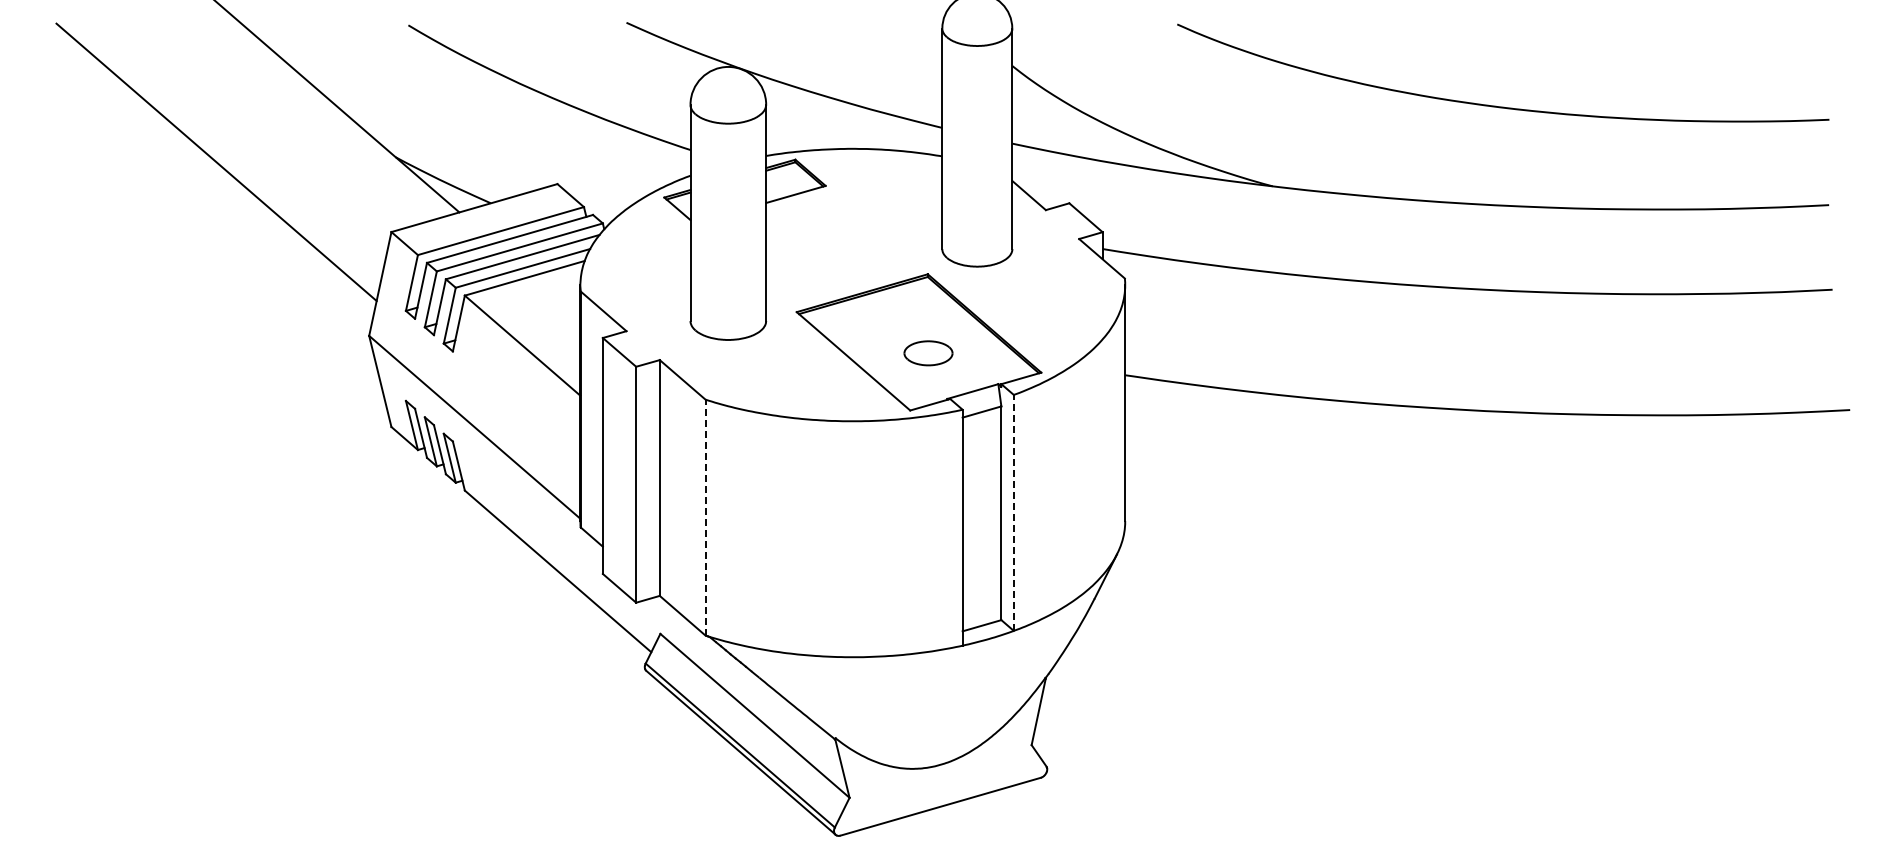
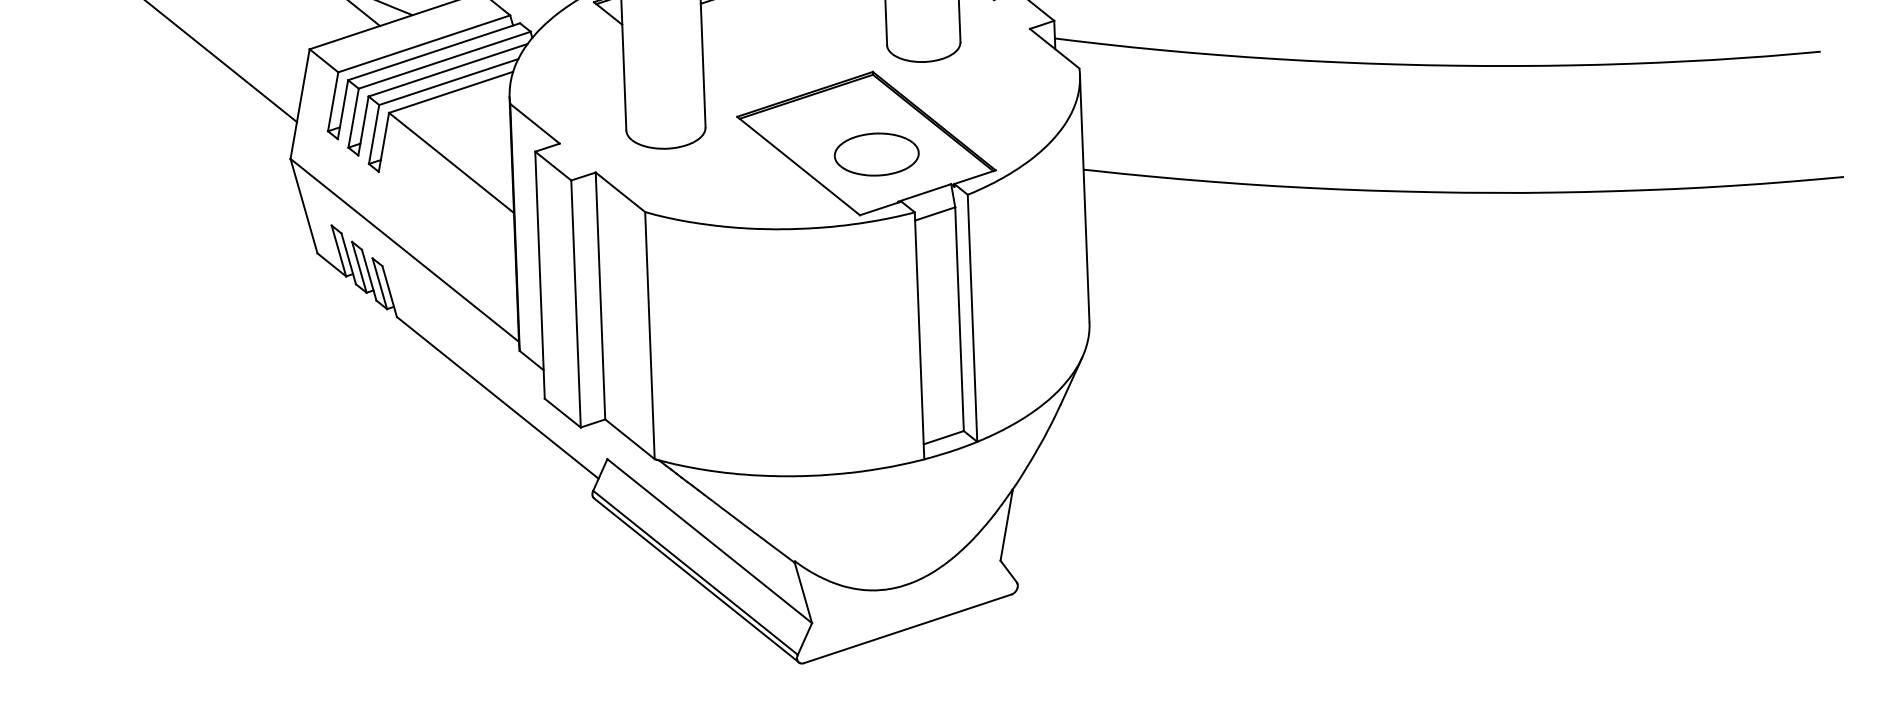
part: (928, 353) -> (876, 154), size x1.67
line: (1013, 512) -> (972, 317), dashed -> solid
line: (705, 517) -> (649, 335), dashed -> solid

